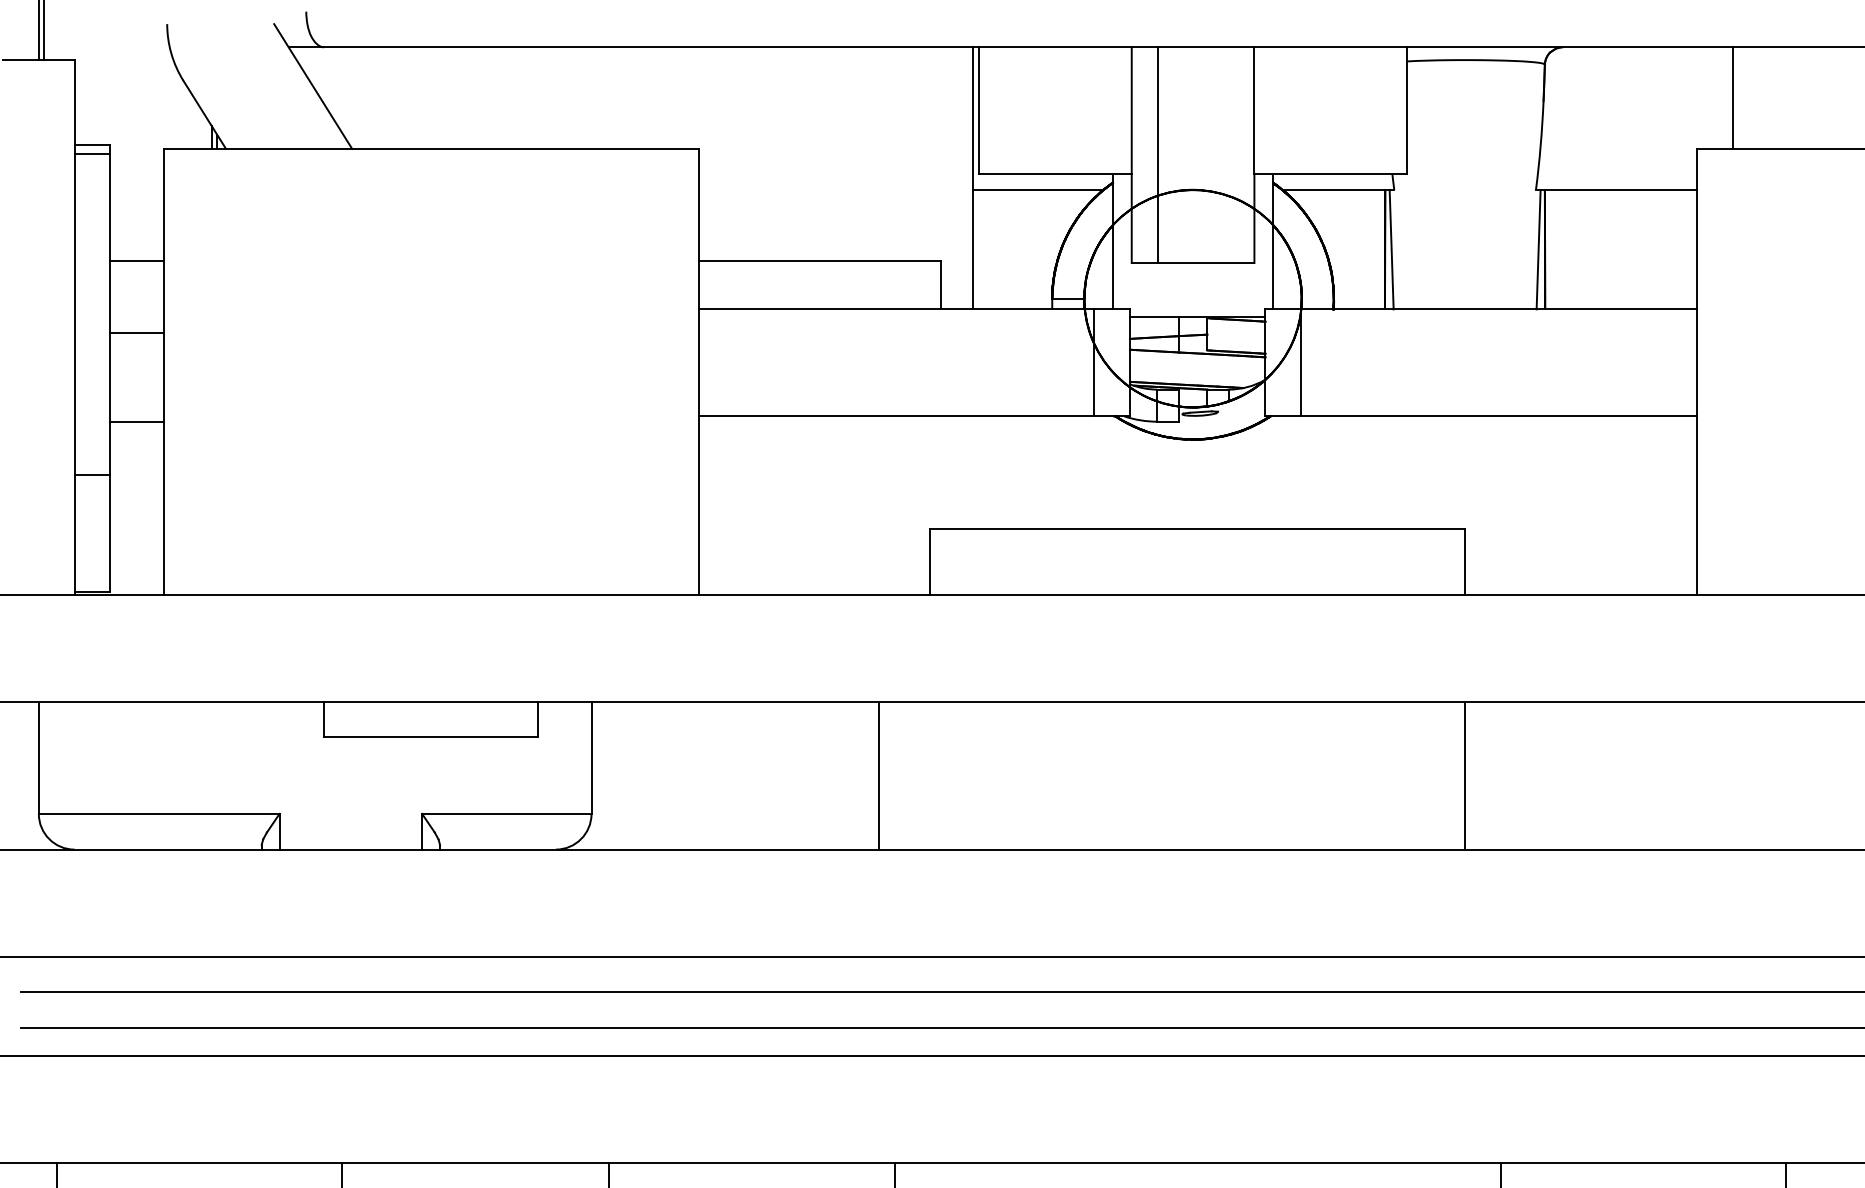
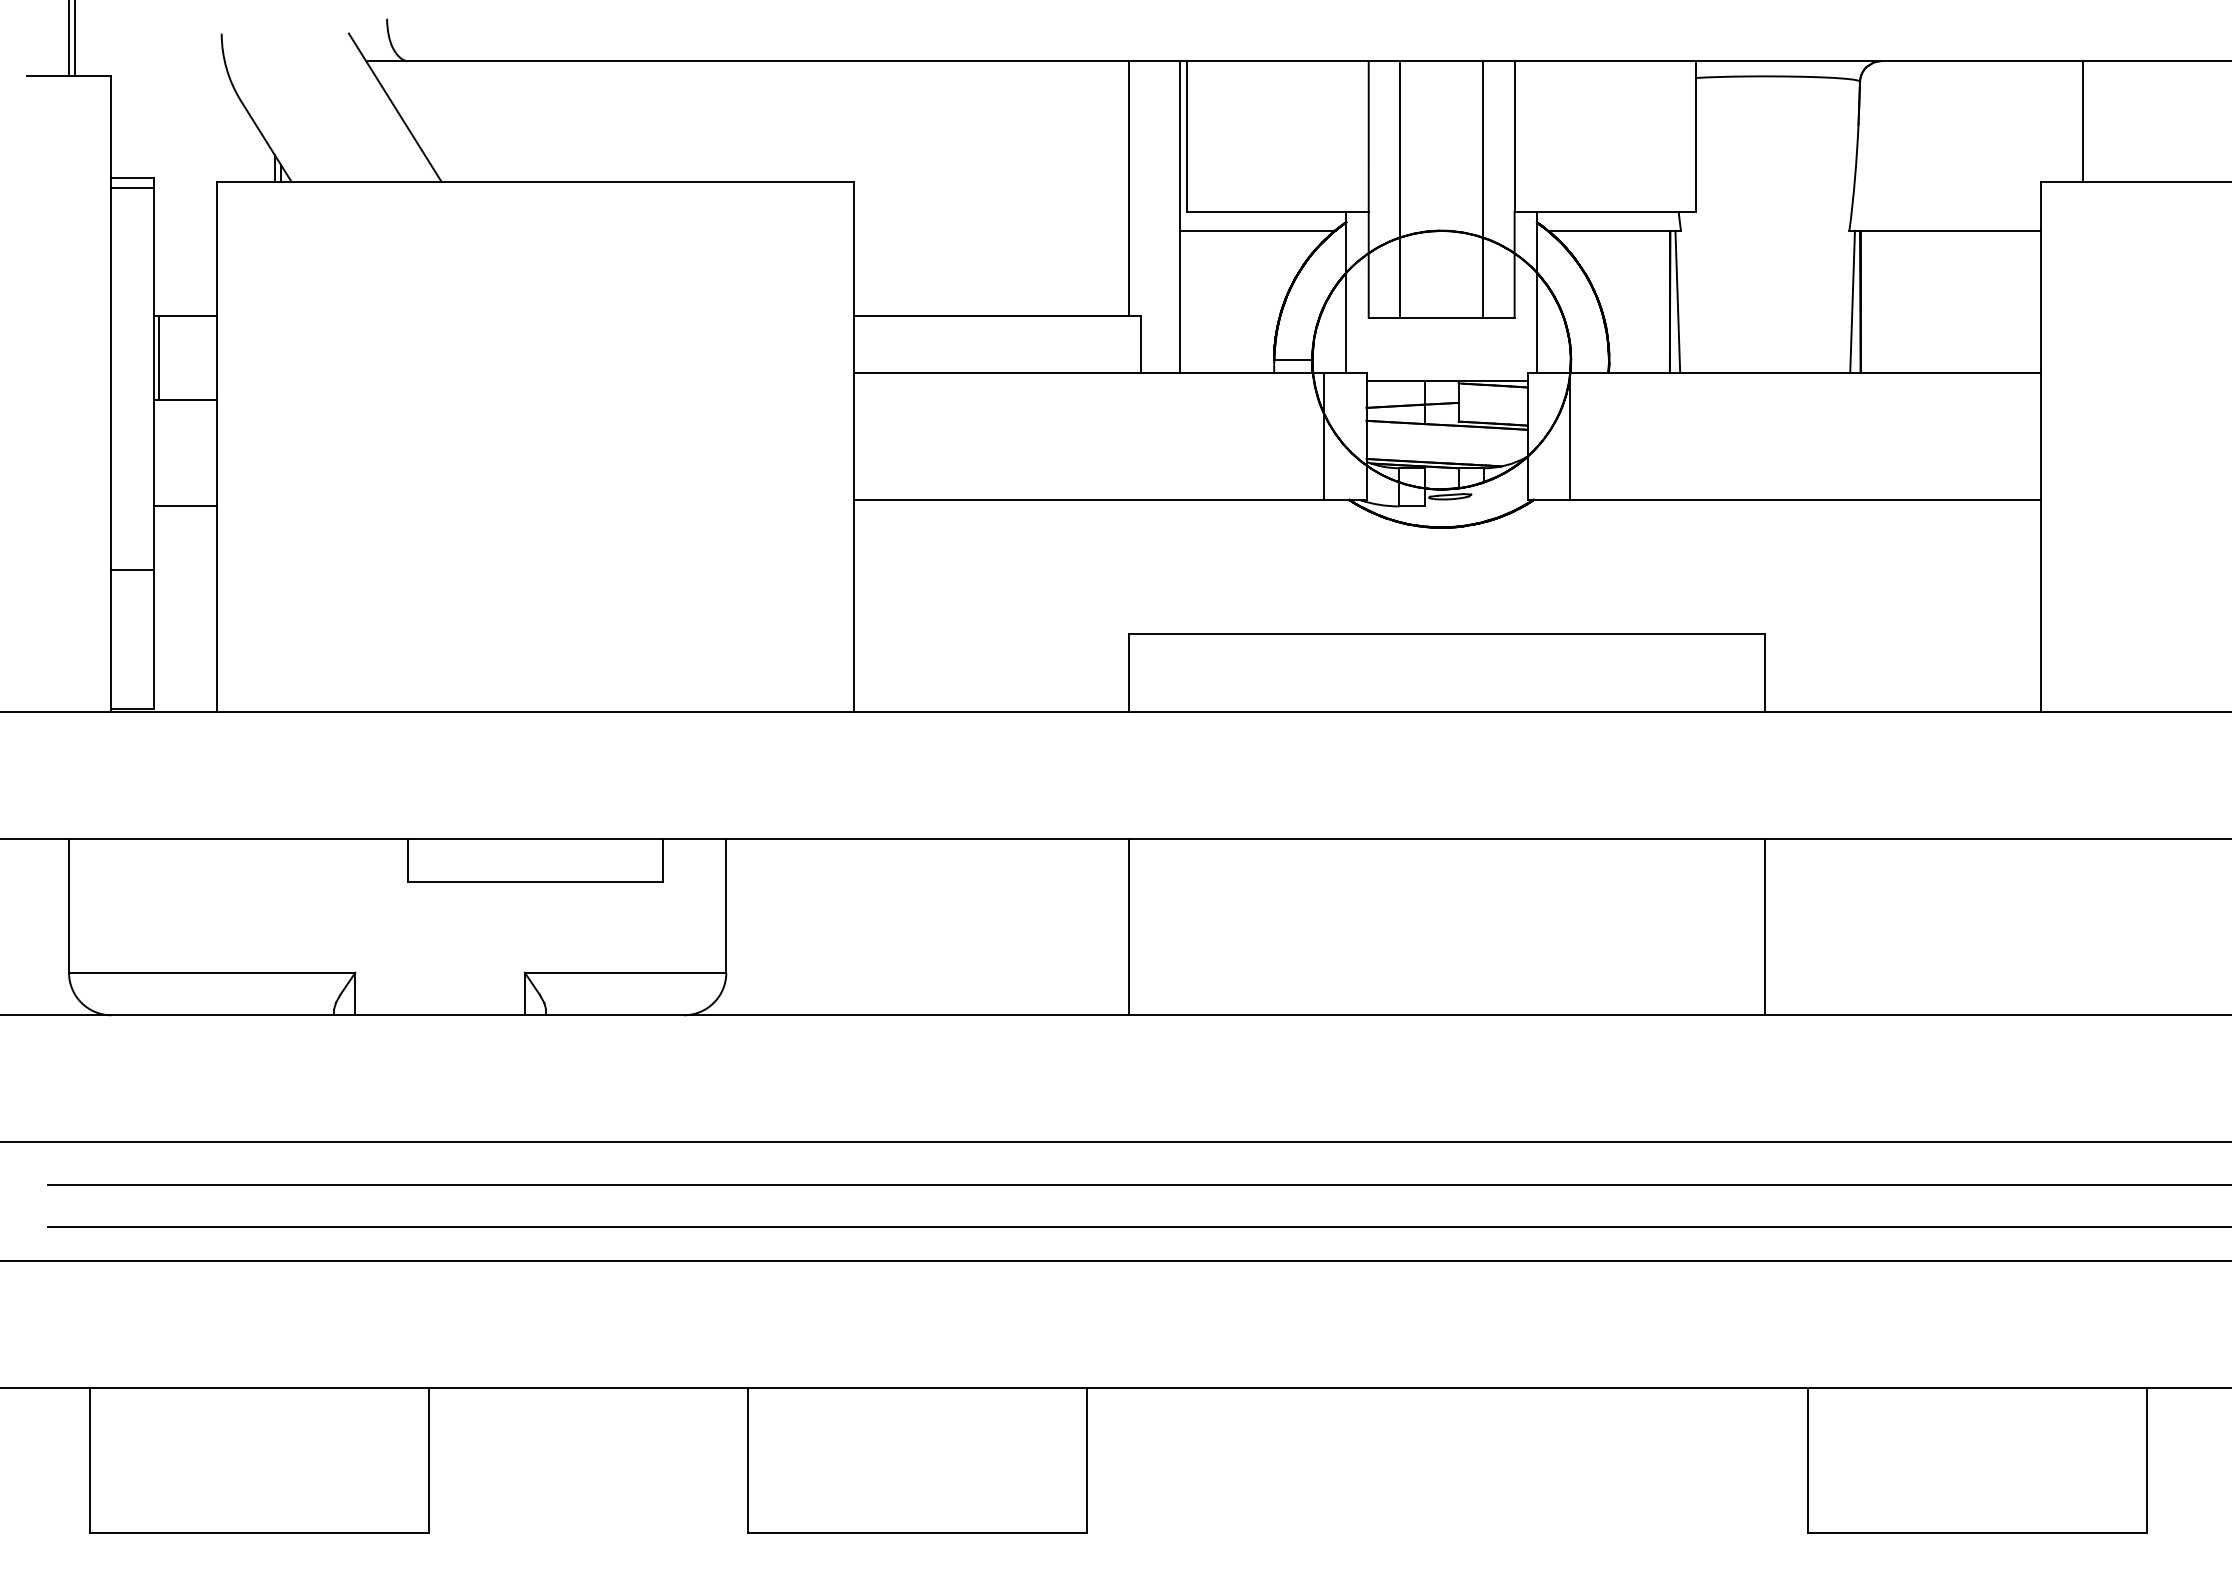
line: (930, 154) -> (1129, 188), added
line: (1228, 155) -> (1483, 189), added
line: (114, 296) -> (158, 357), added
line: (879, 775) -> (1129, 927), moved

